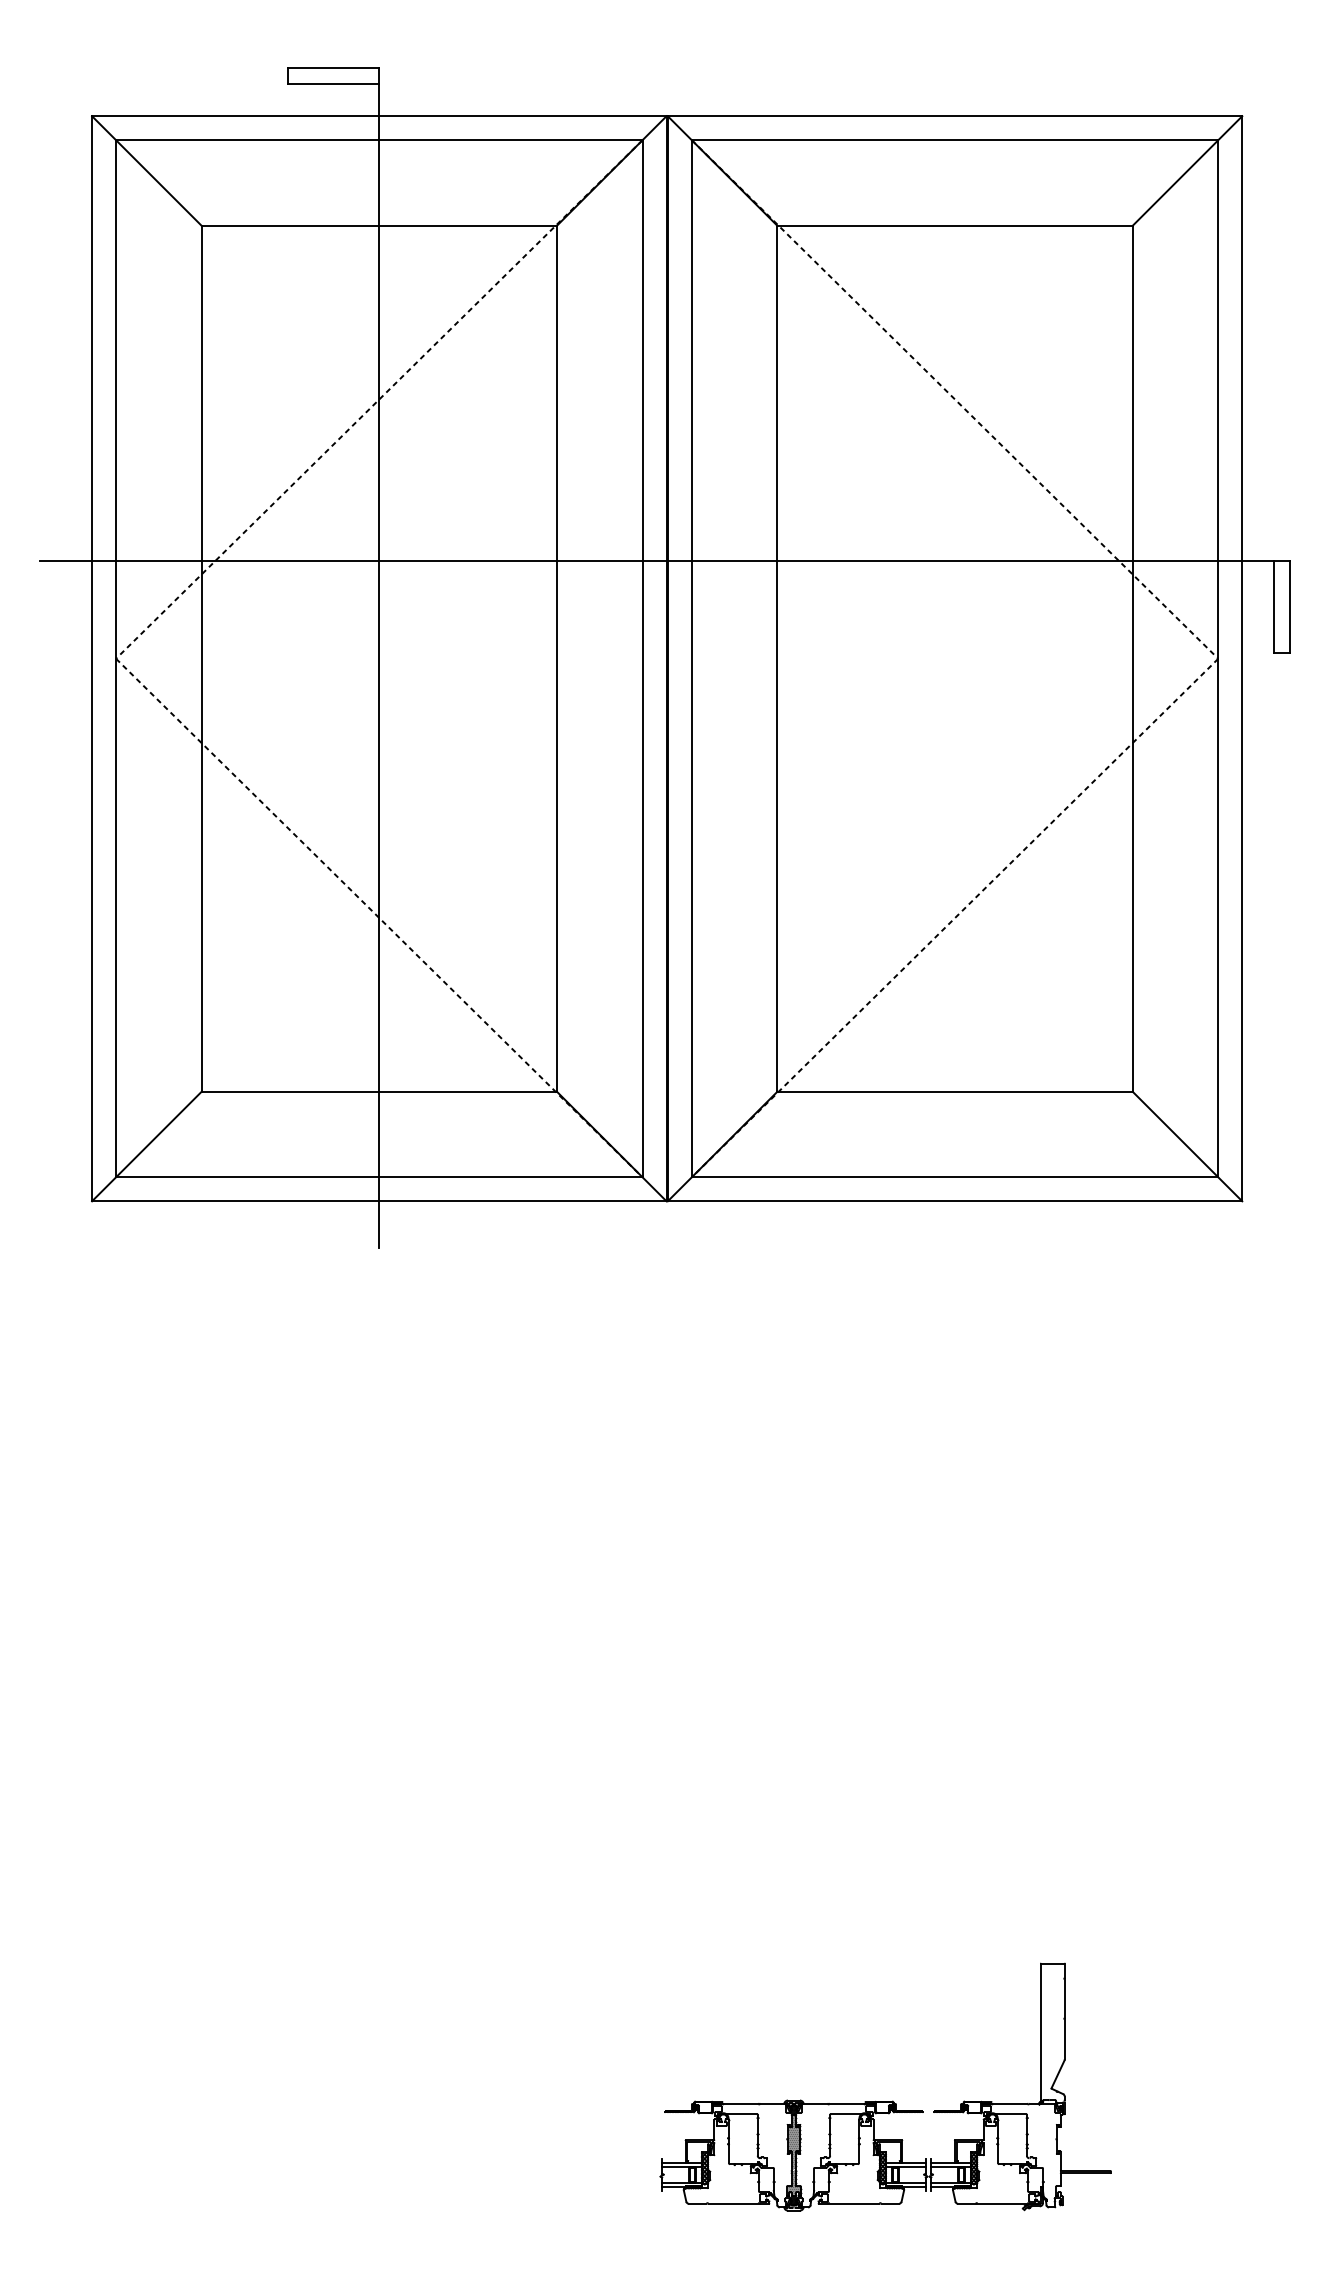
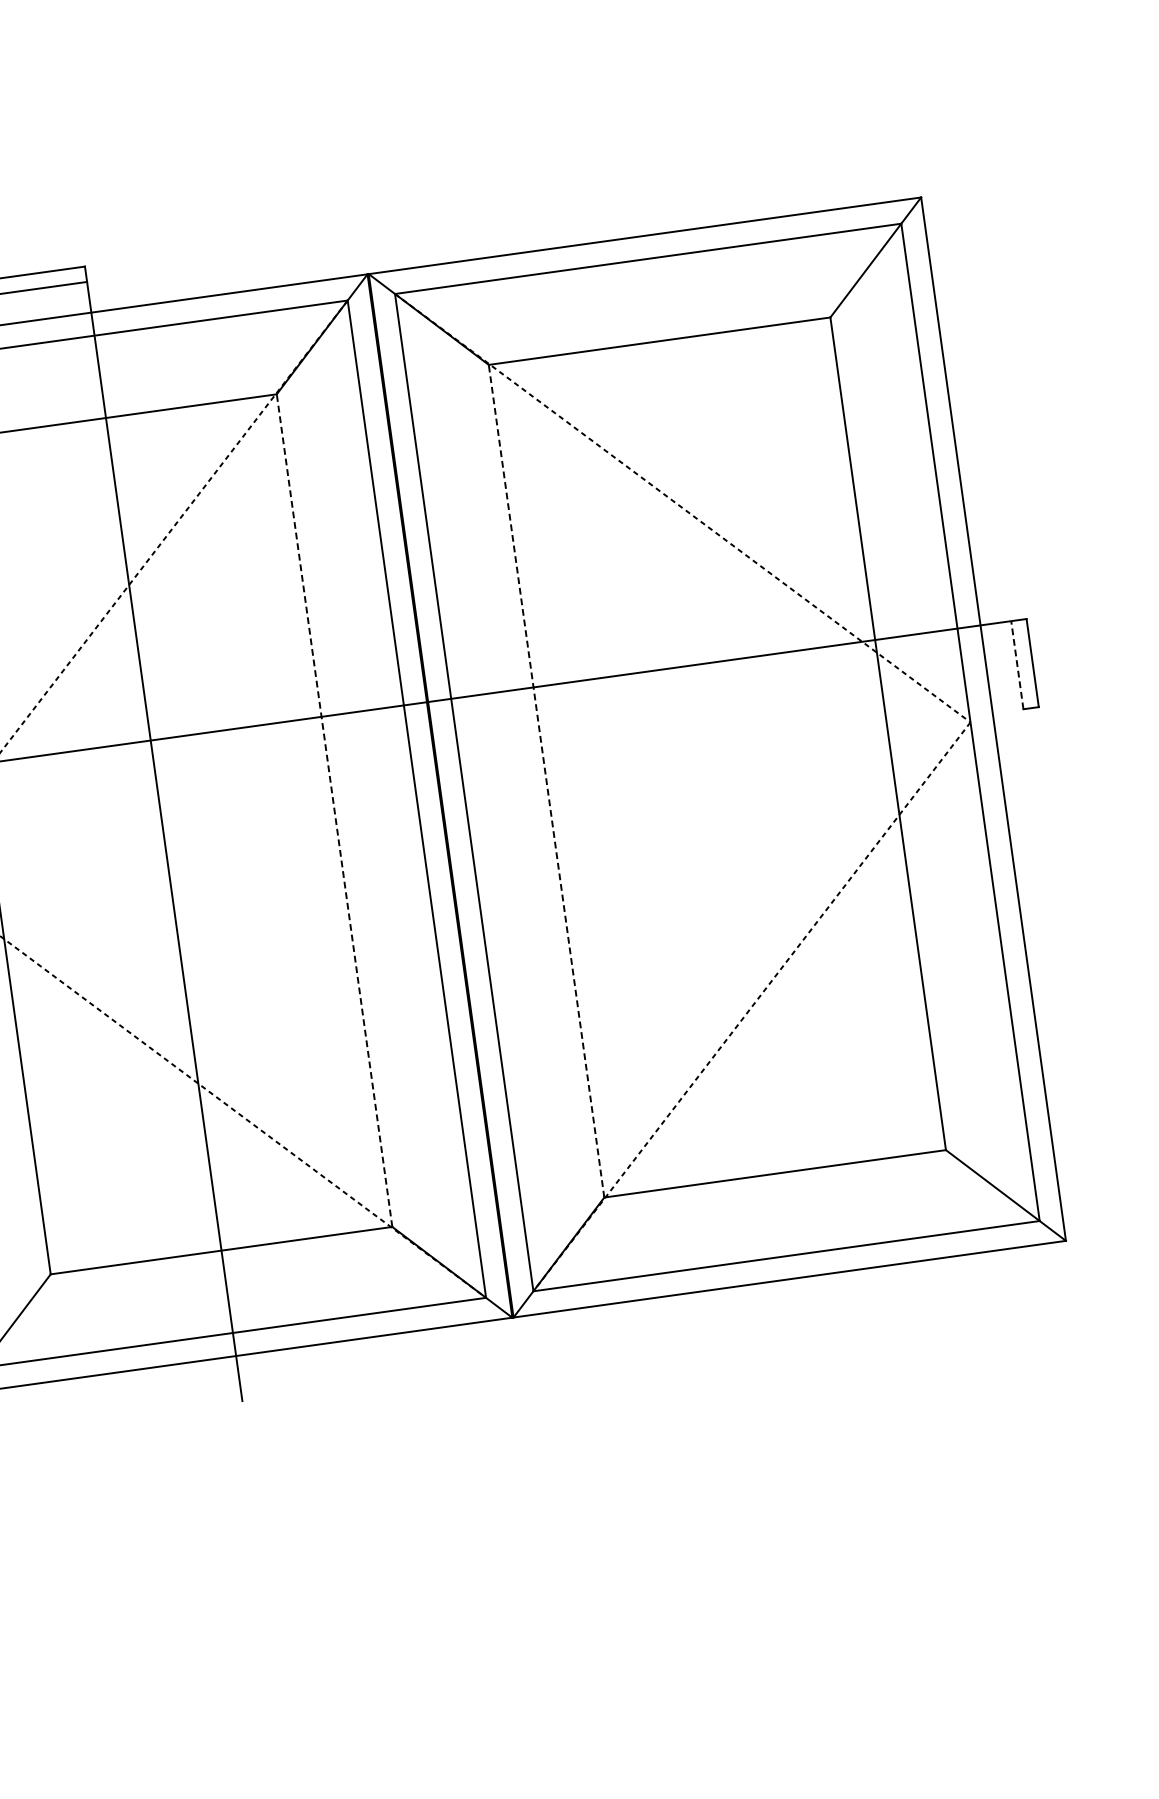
line: (1274, 607) -> (1017, 665), solid -> dashed
line: (556, 658) -> (334, 810), solid -> dashed
line: (777, 658) -> (546, 780), solid -> dashed

